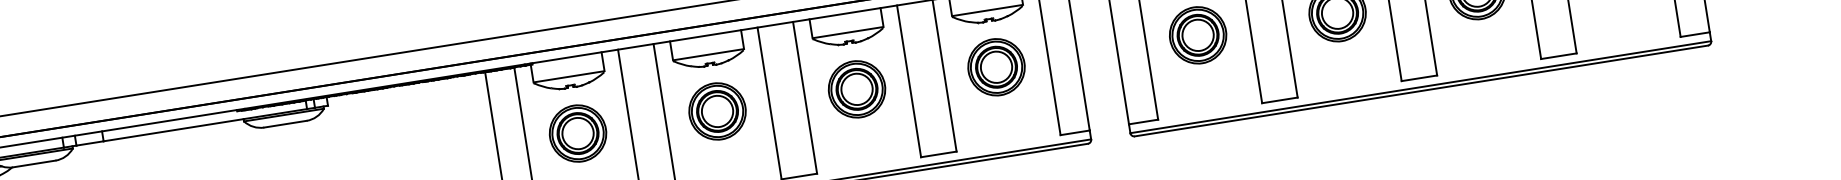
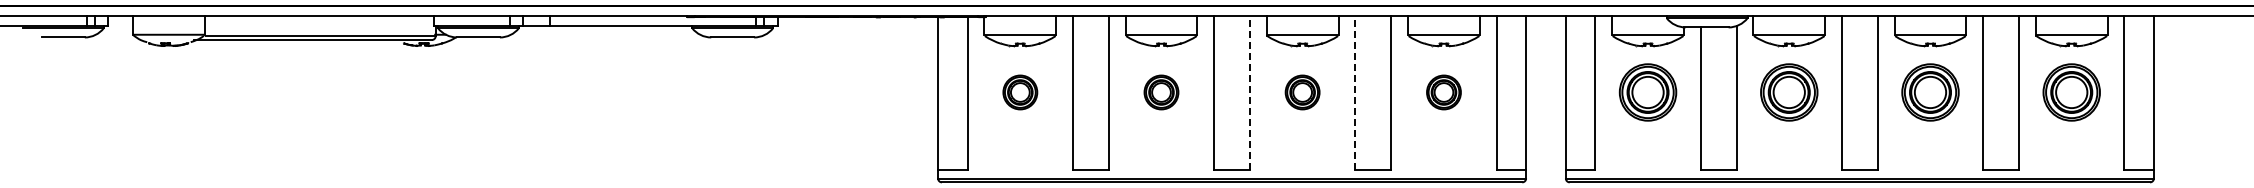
part: (996, 67) -> (1443, 92), size x0.6
line: (909, 81) -> (1355, 92), solid -> dashed
part: (856, 89) -> (1302, 92), size x0.6
line: (805, 97) -> (1250, 92), solid -> dashed
part: (717, 111) -> (1161, 92), size x0.6
part: (578, 133) -> (1020, 92), size x0.6

